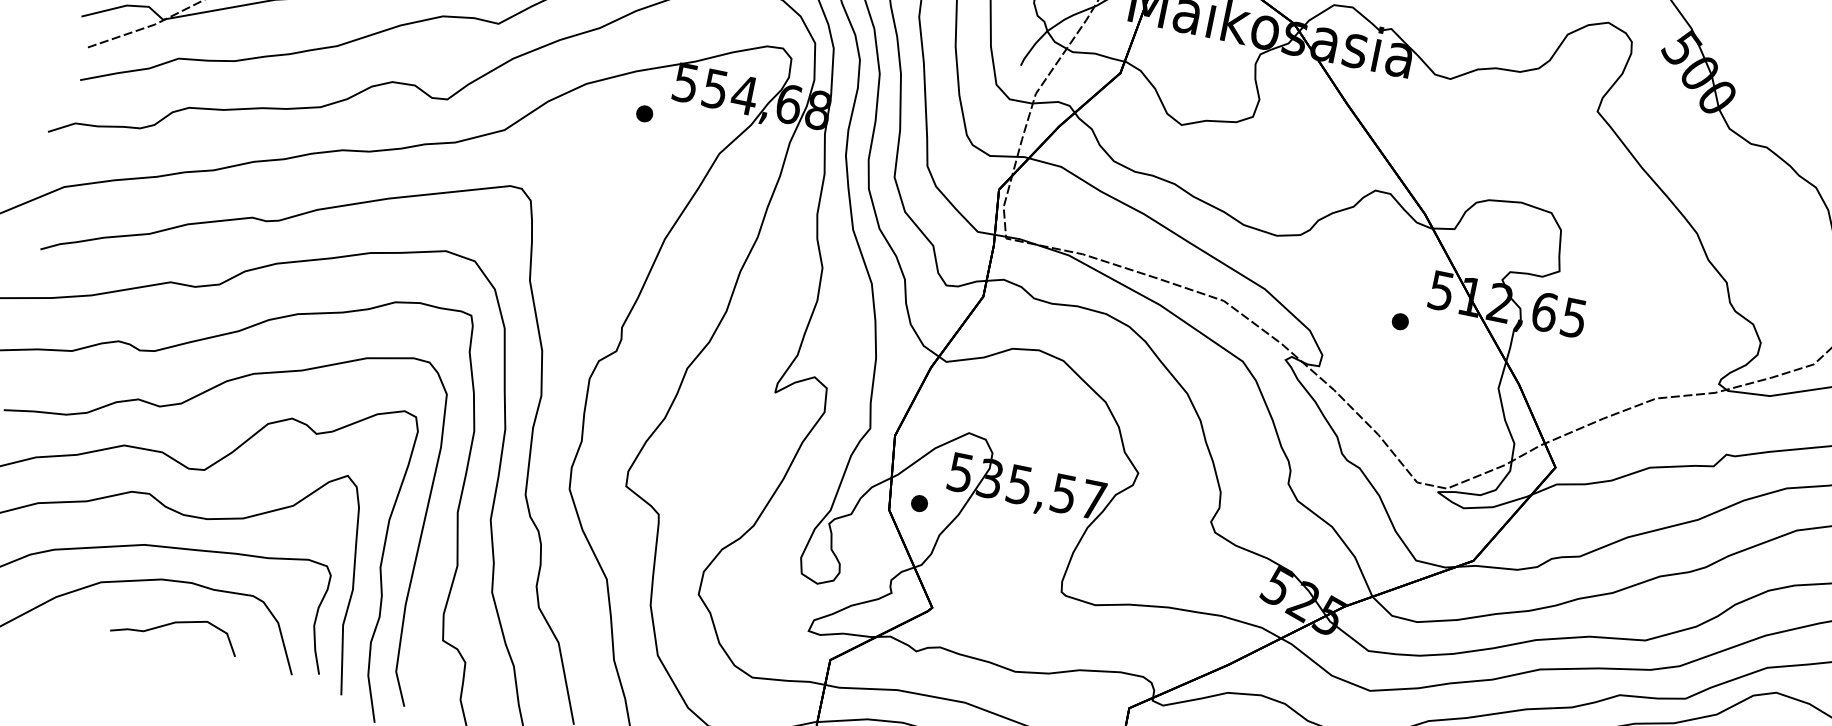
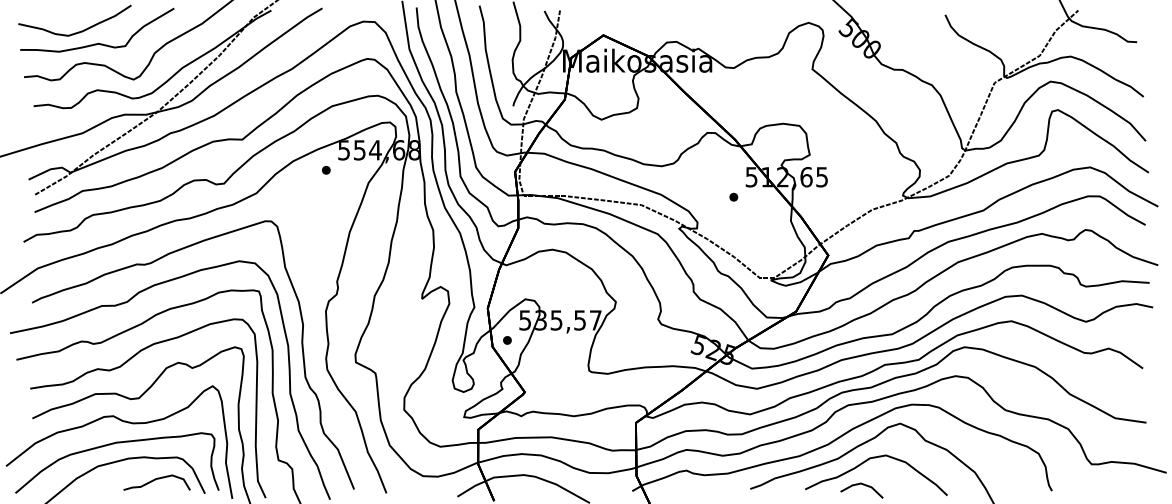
curve: (173, 624) -> (155, 480), moved

